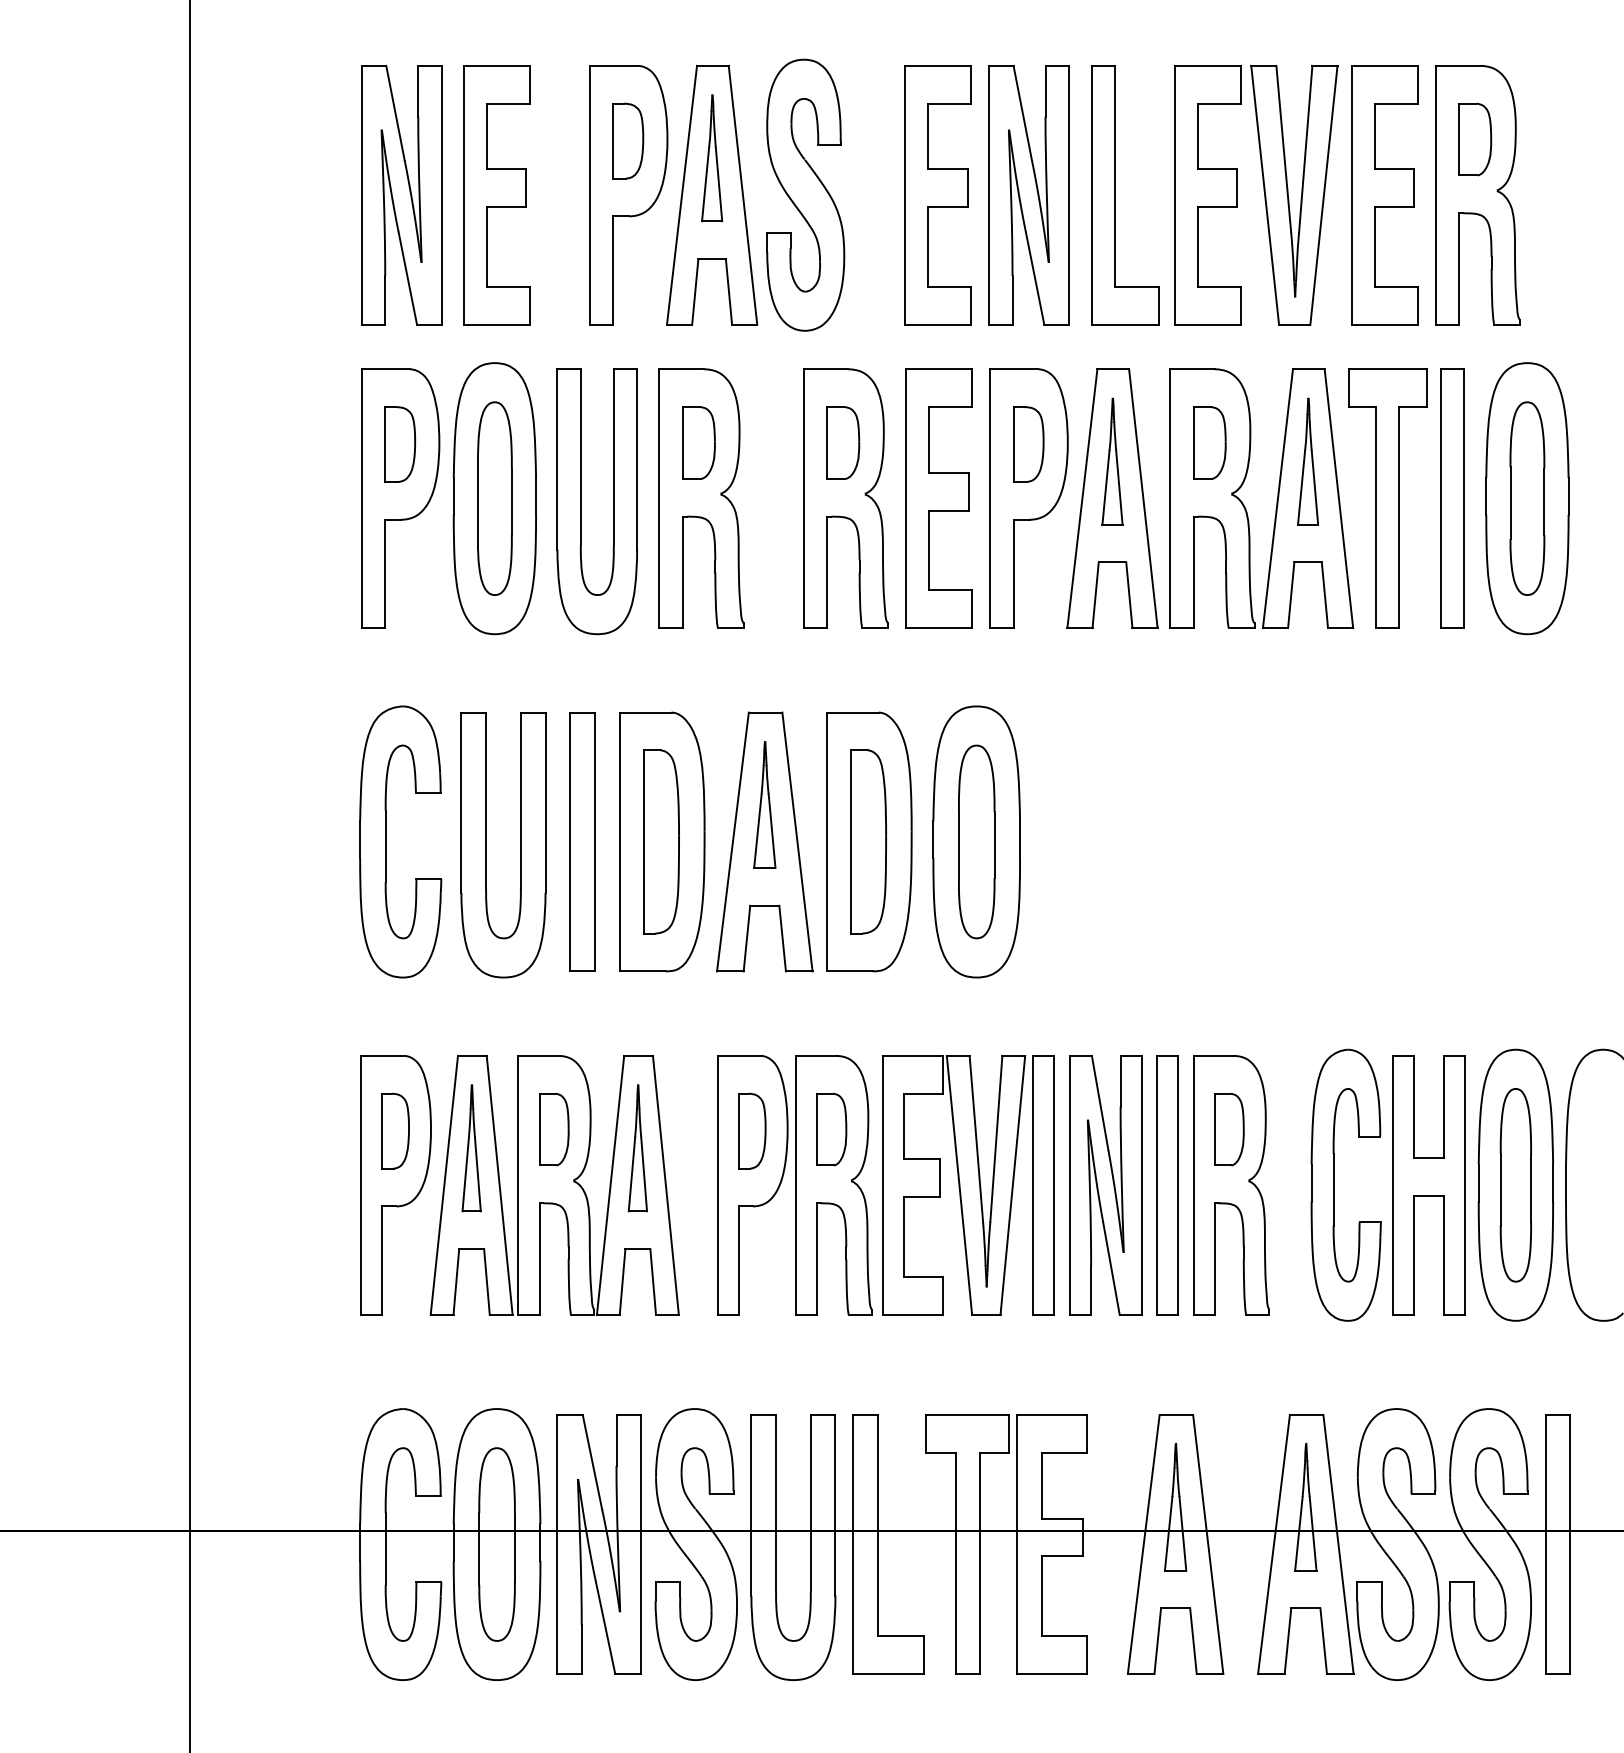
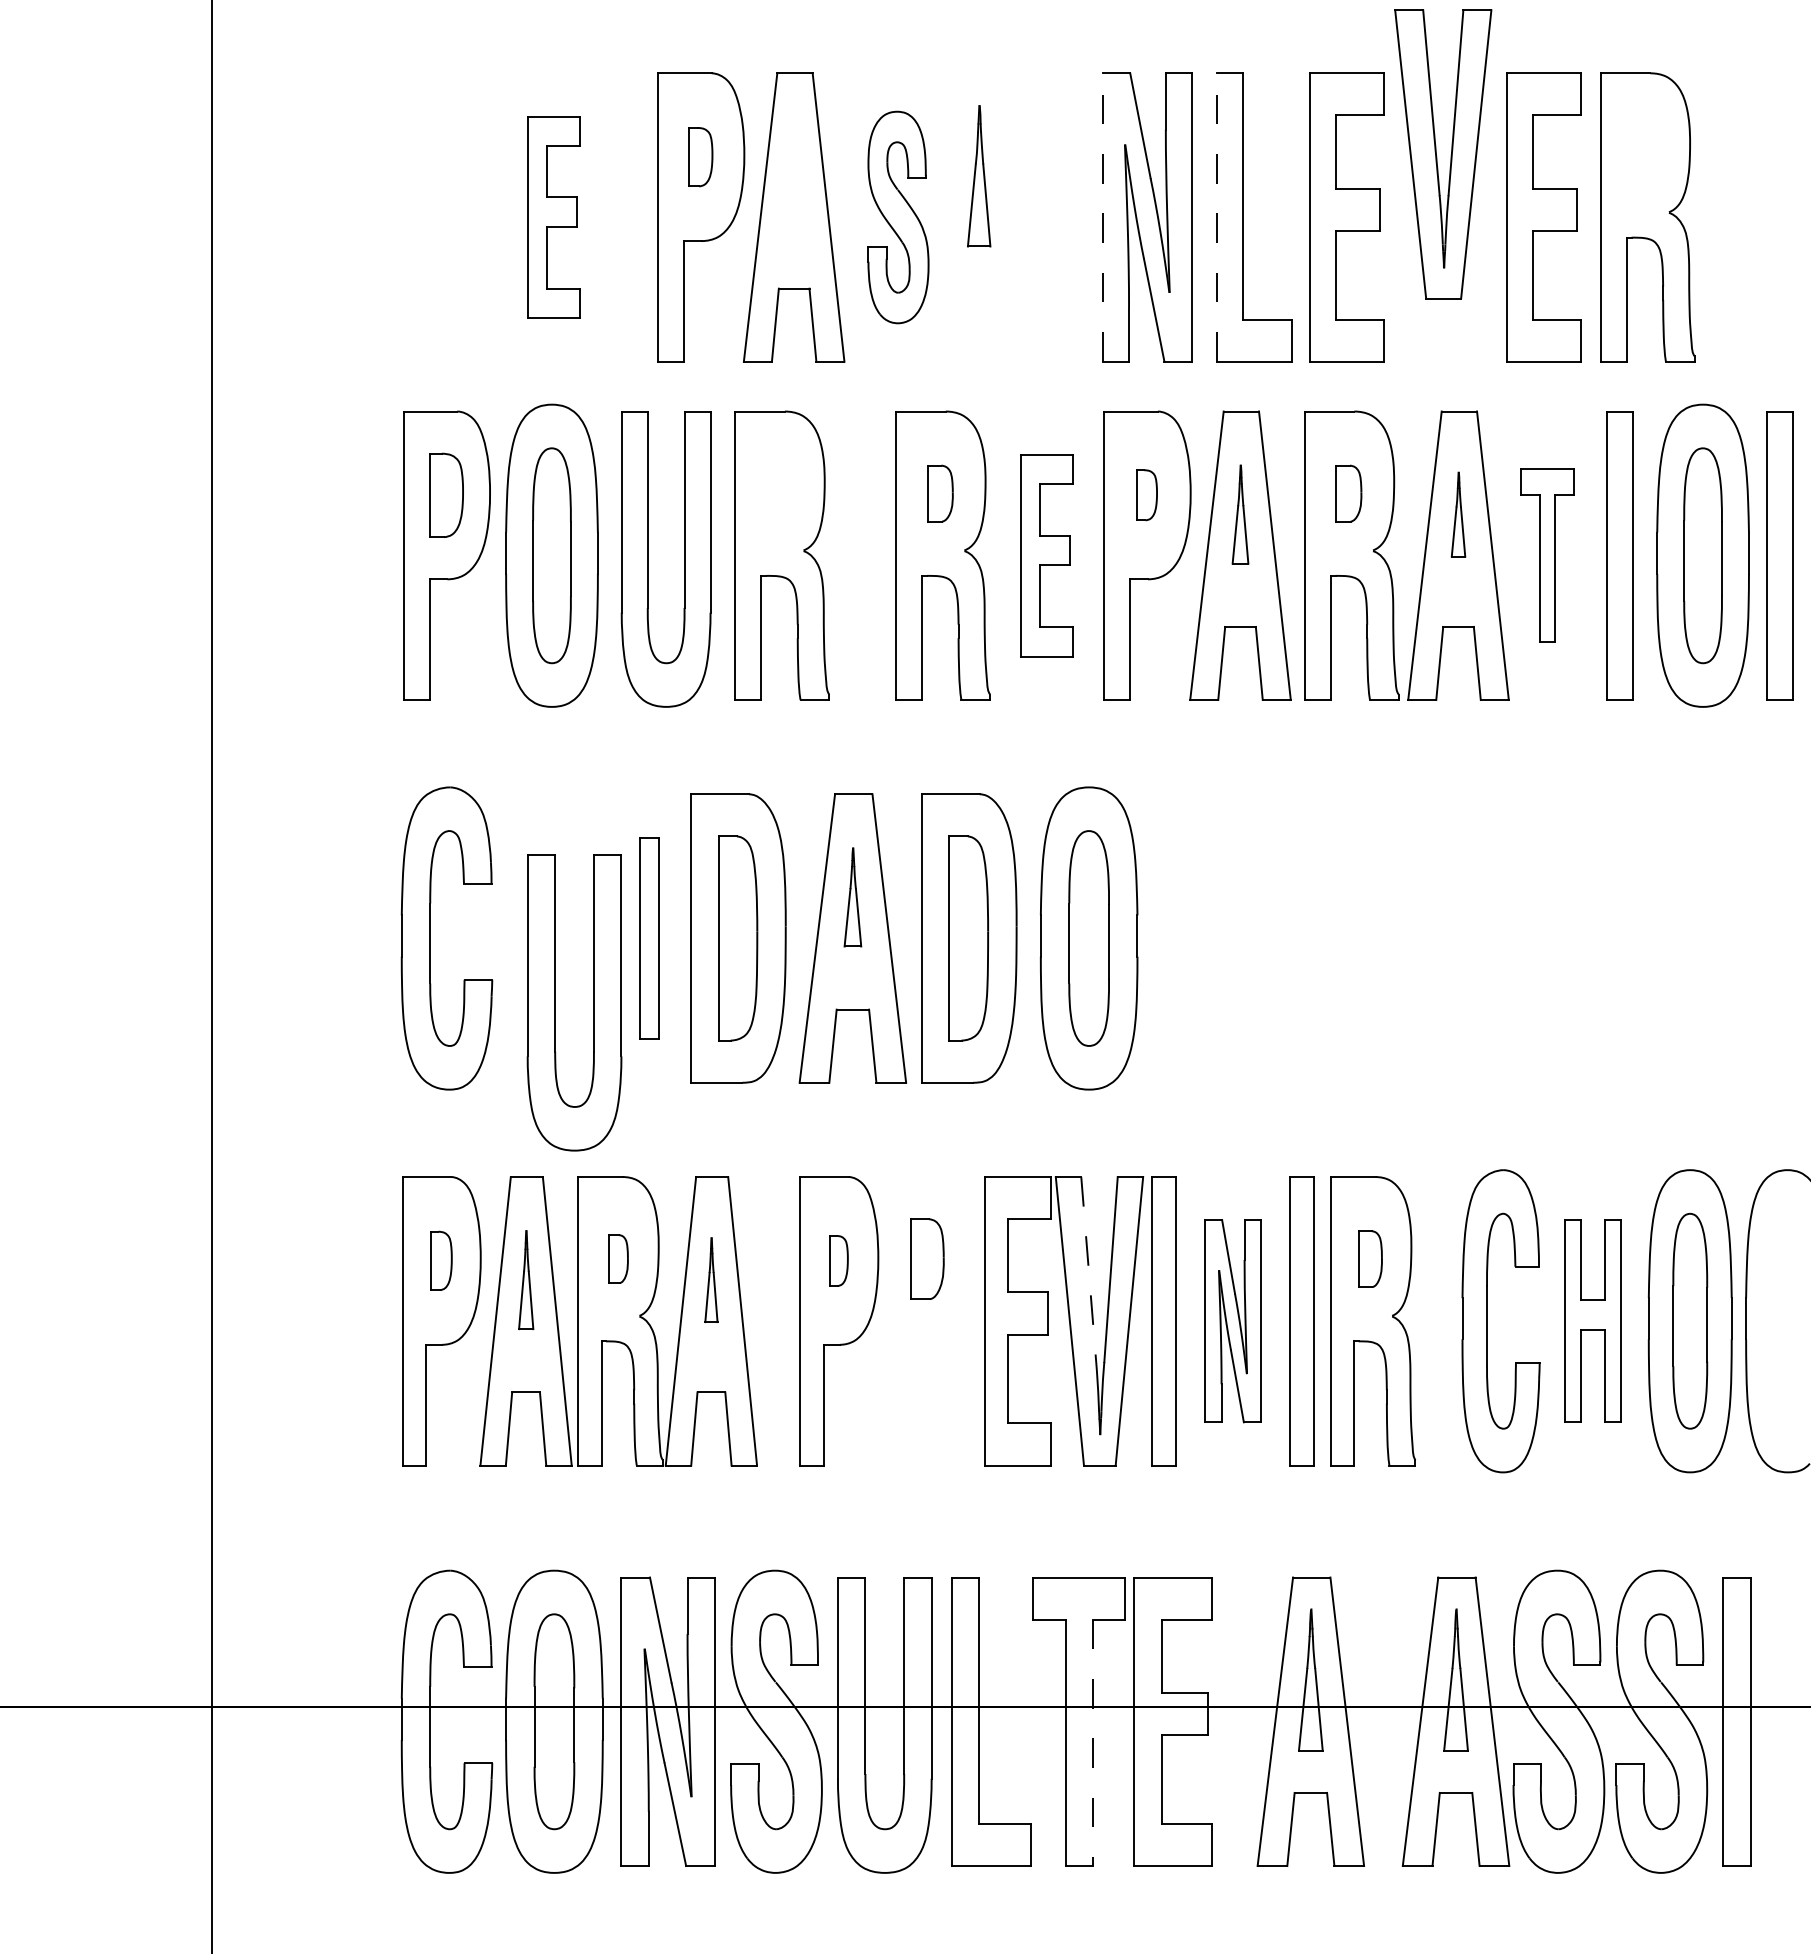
part: (1474, 139) -> (1644, 155), removed
part: (628, 140) -> (700, 156), size x0.7
part: (712, 158) -> (979, 176), moved
part: (402, 195) -> (448, 217), removed
part: (496, 195) -> (553, 217), size x0.7
part: (805, 195) -> (898, 217), size x0.7
part: (937, 195) -> (1045, 217), removed
line: (989, 195) -> (1103, 217), solid -> dashed
line: (1091, 195) -> (1217, 217), solid -> dashed
part: (1289, 197) -> (1437, 156), moved
part: (698, 442) -> (779, 493), removed
part: (843, 442) -> (940, 493), size x0.7
part: (1209, 442) -> (1348, 493), size x0.7
part: (1028, 443) -> (1146, 494), size x0.6
part: (1112, 461) -> (1240, 514), size x0.7
part: (1308, 461) -> (1458, 514), size x0.6
part: (938, 498) -> (1046, 555), size x0.7
part: (1387, 498) -> (1547, 555), size x0.6
part: (1595, 498) -> (1779, 555), added
part: (764, 805) -> (852, 897), size x0.7
part: (582, 841) -> (649, 938), size x0.7
part: (486, 844) -> (555, 1002), moved
part: (554, 1129) -> (618, 1258), size x0.6
part: (1229, 1129) -> (1370, 1258), size x0.7
part: (395, 1130) -> (441, 1260), size x0.7
part: (751, 1130) -> (838, 1260), size x0.6
line: (976, 1138) -> (1088, 1269), solid -> dashed
part: (472, 1147) -> (526, 1279), size x0.7
part: (637, 1147) -> (711, 1279), size x0.6
part: (833, 1185) -> (929, 1321), removed
part: (1105, 1185) -> (1232, 1321), size x0.7
part: (1428, 1185) -> (1592, 1321), size x0.7
line: (980, 1564) -> (1093, 1743), solid -> dashed

